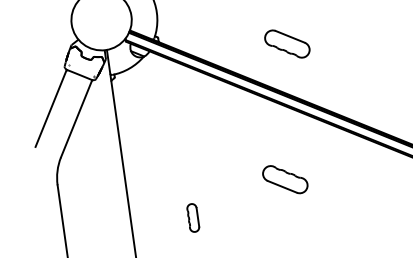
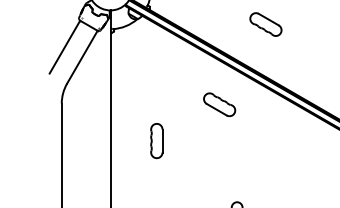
part: (286, 44) -> (265, 24), moved
part: (285, 179) -> (219, 104), moved
part: (192, 218) -> (156, 141), size x1.67

